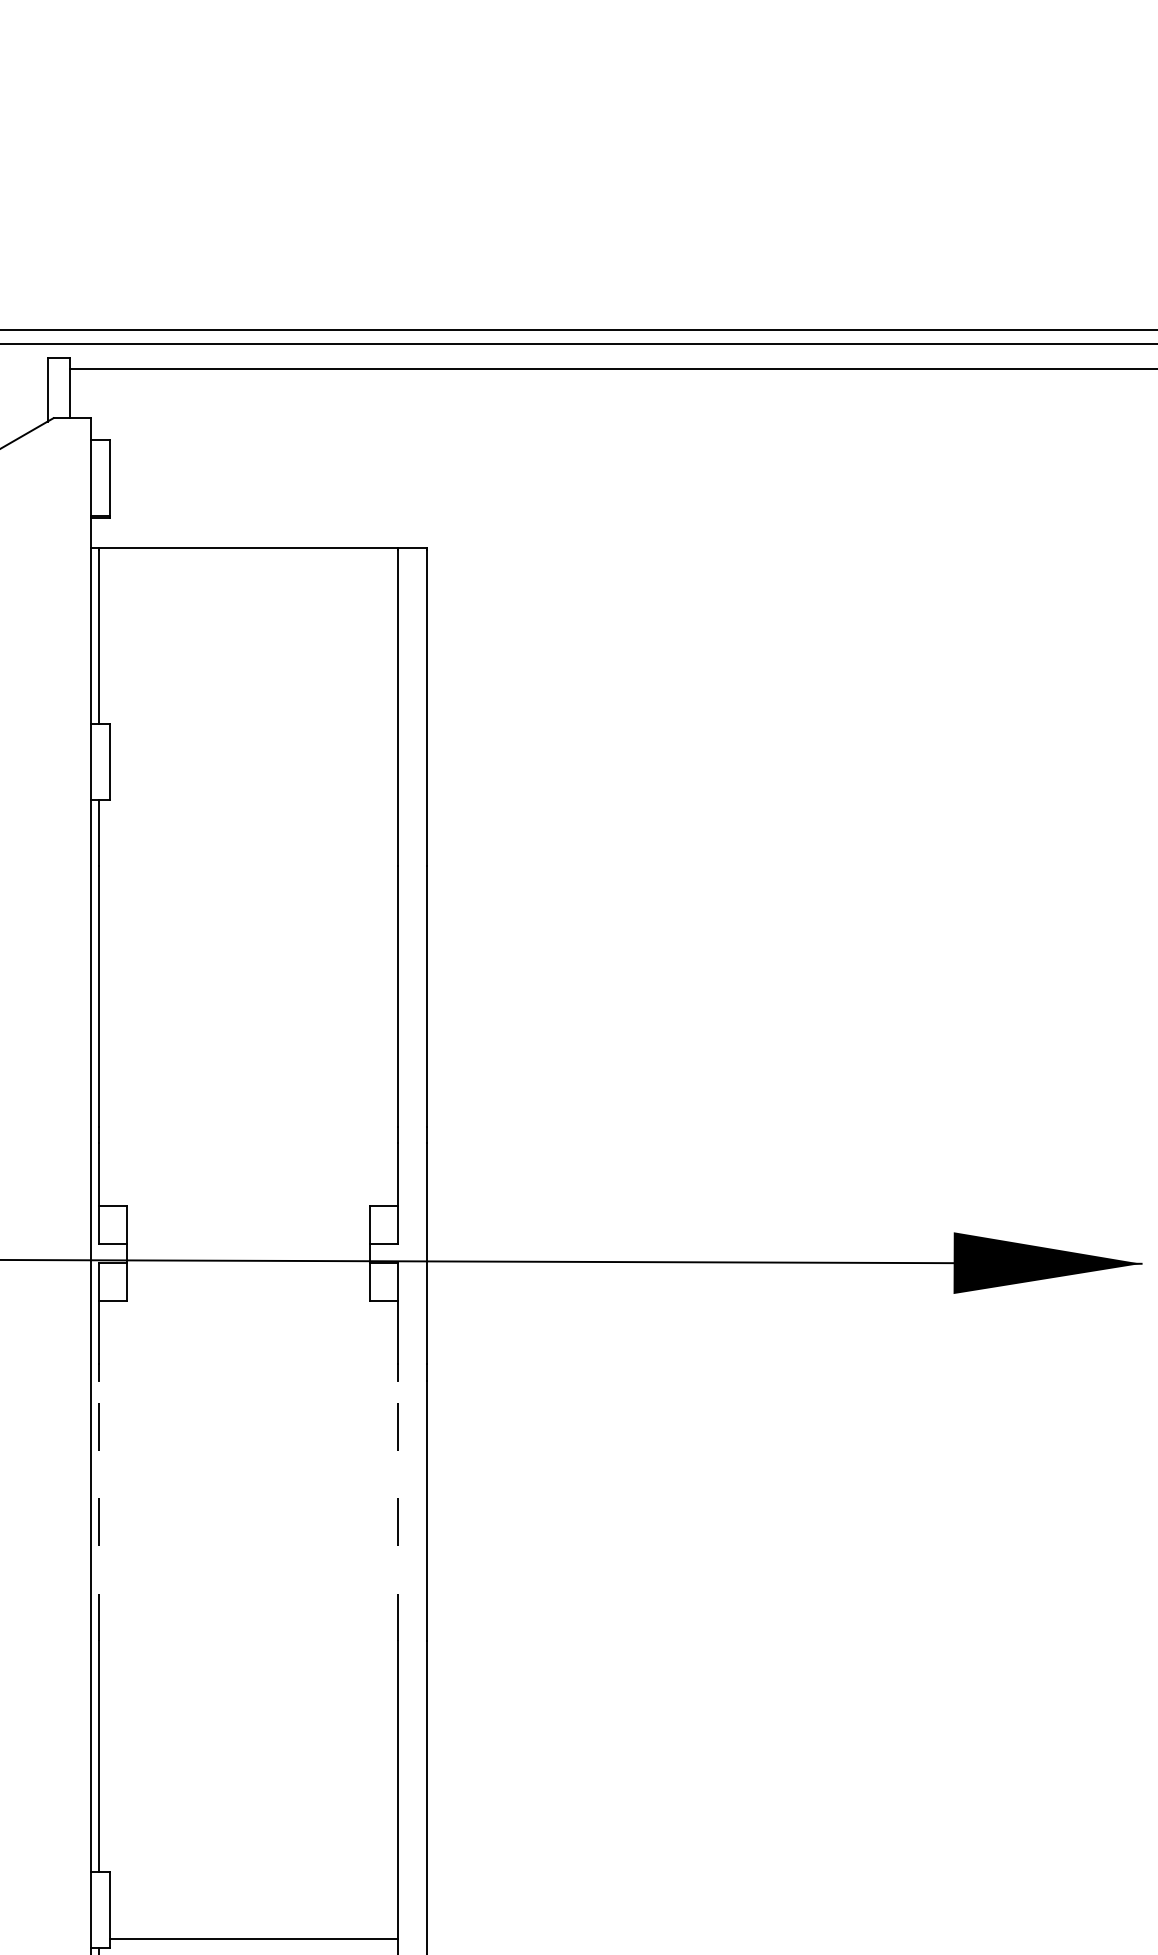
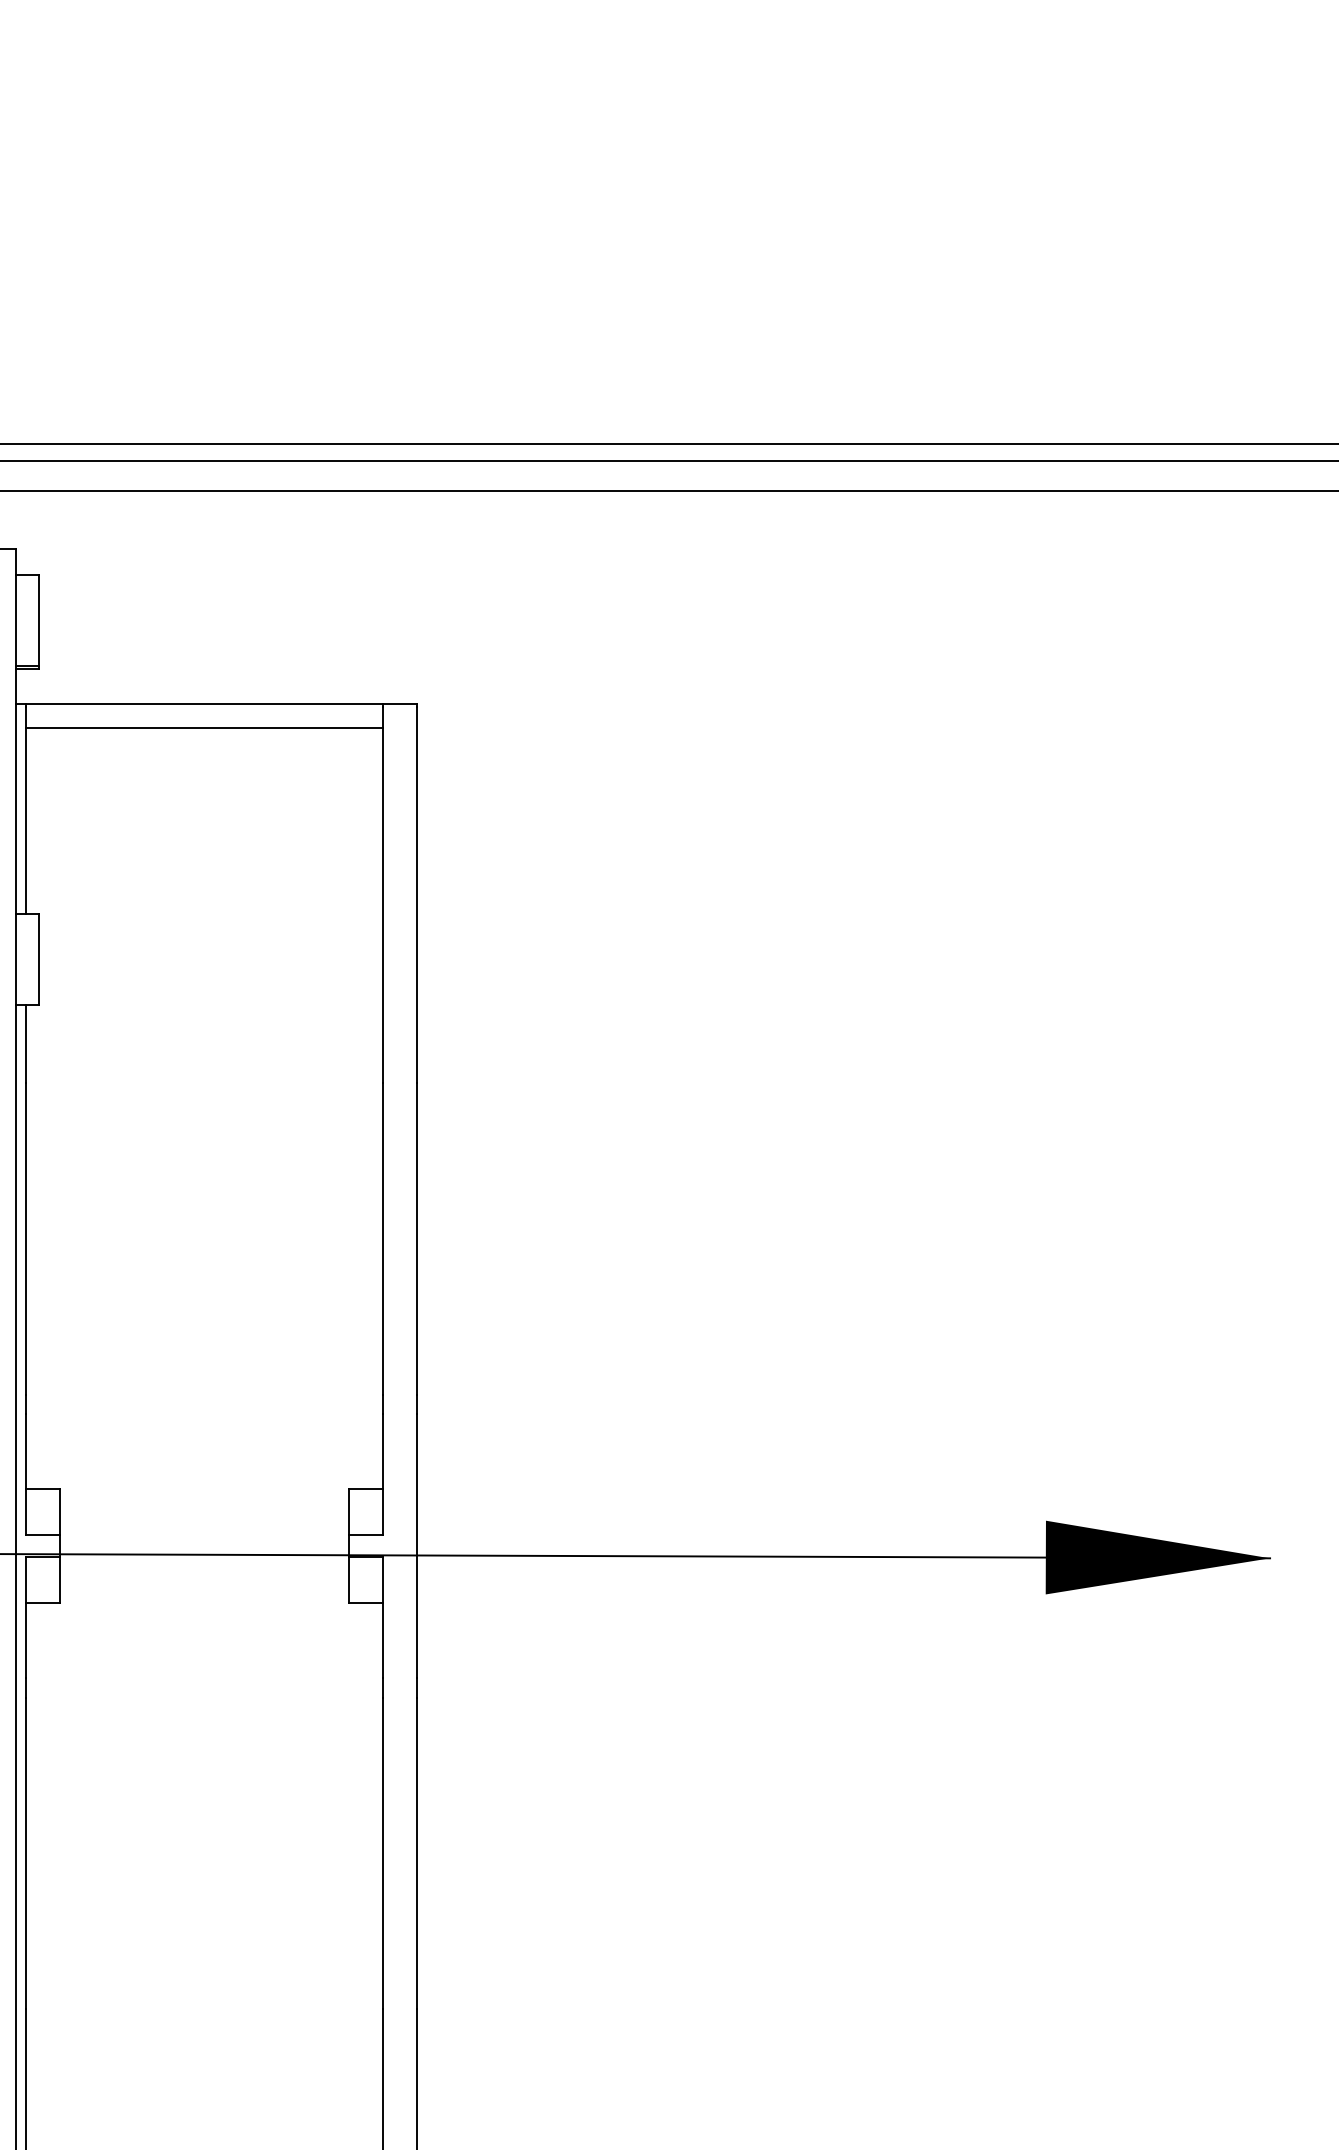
line: (248, 568) -> (204, 728), added
line: (98, 1510) -> (25, 1852), dashed -> solid
line: (398, 1510) -> (383, 1852), dashed -> solid

